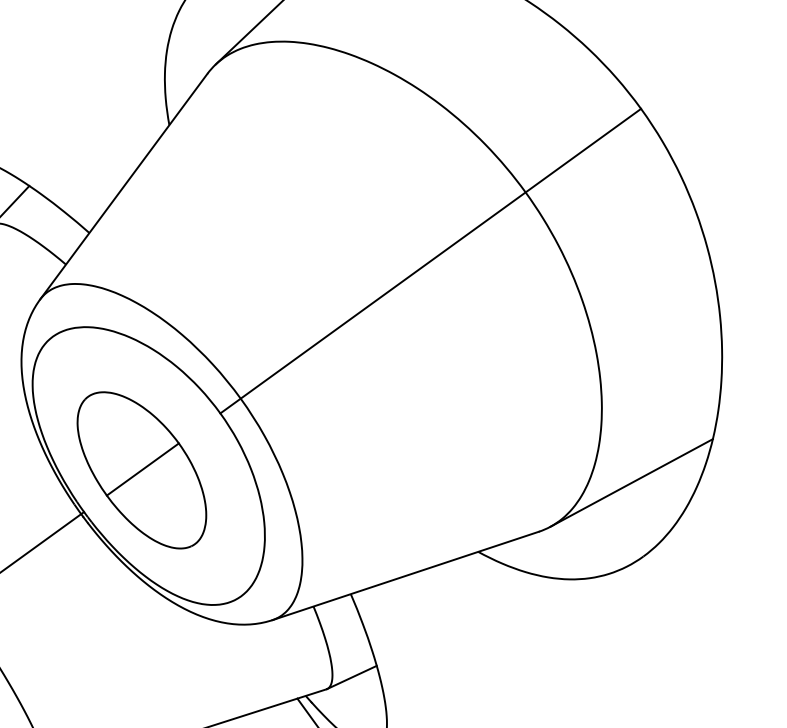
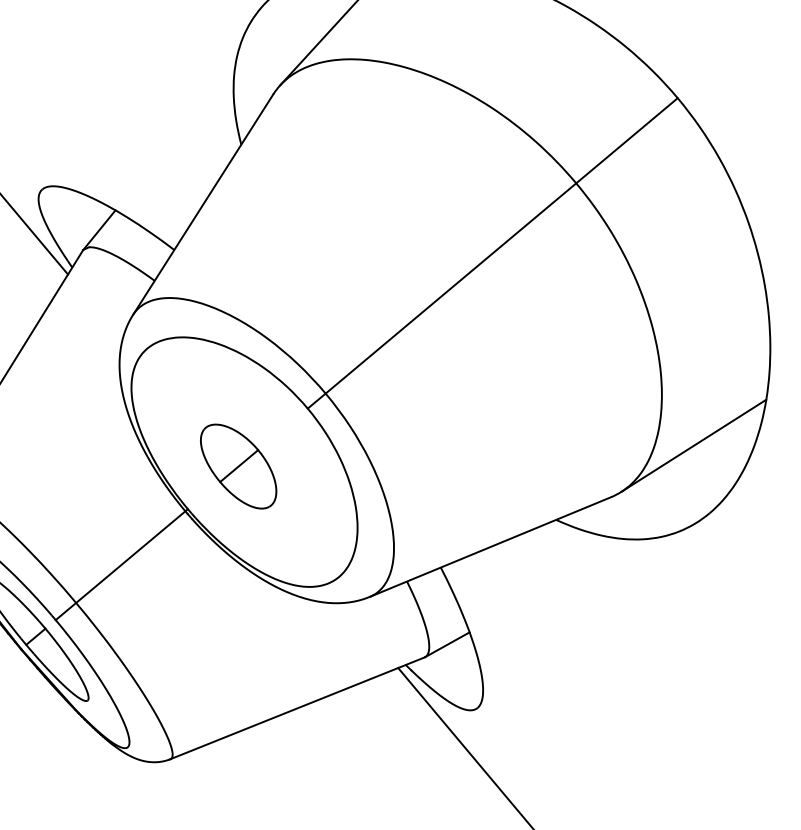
part: (141, 470) -> (238, 466), size x0.6

